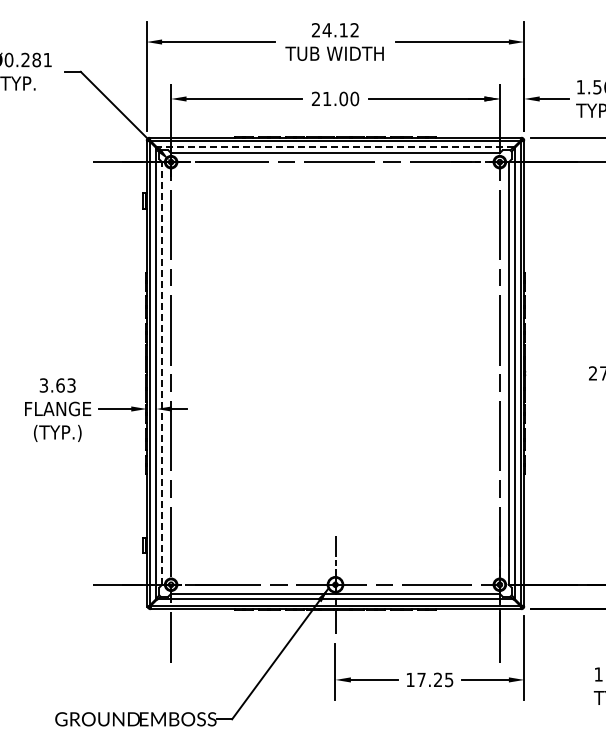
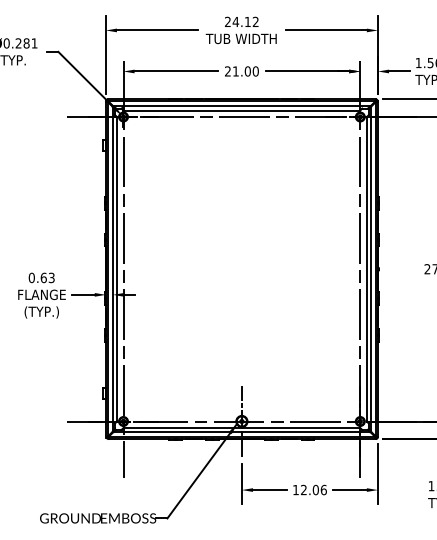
line: (334, 147) -> (241, 106), dashed -> solid
line: (162, 372) -> (117, 268), dashed -> solid
text: (43, 385) -> (31, 277), 3.63 -> 0.63
text: (435, 679) -> (313, 489), 17.25 -> 12.06

